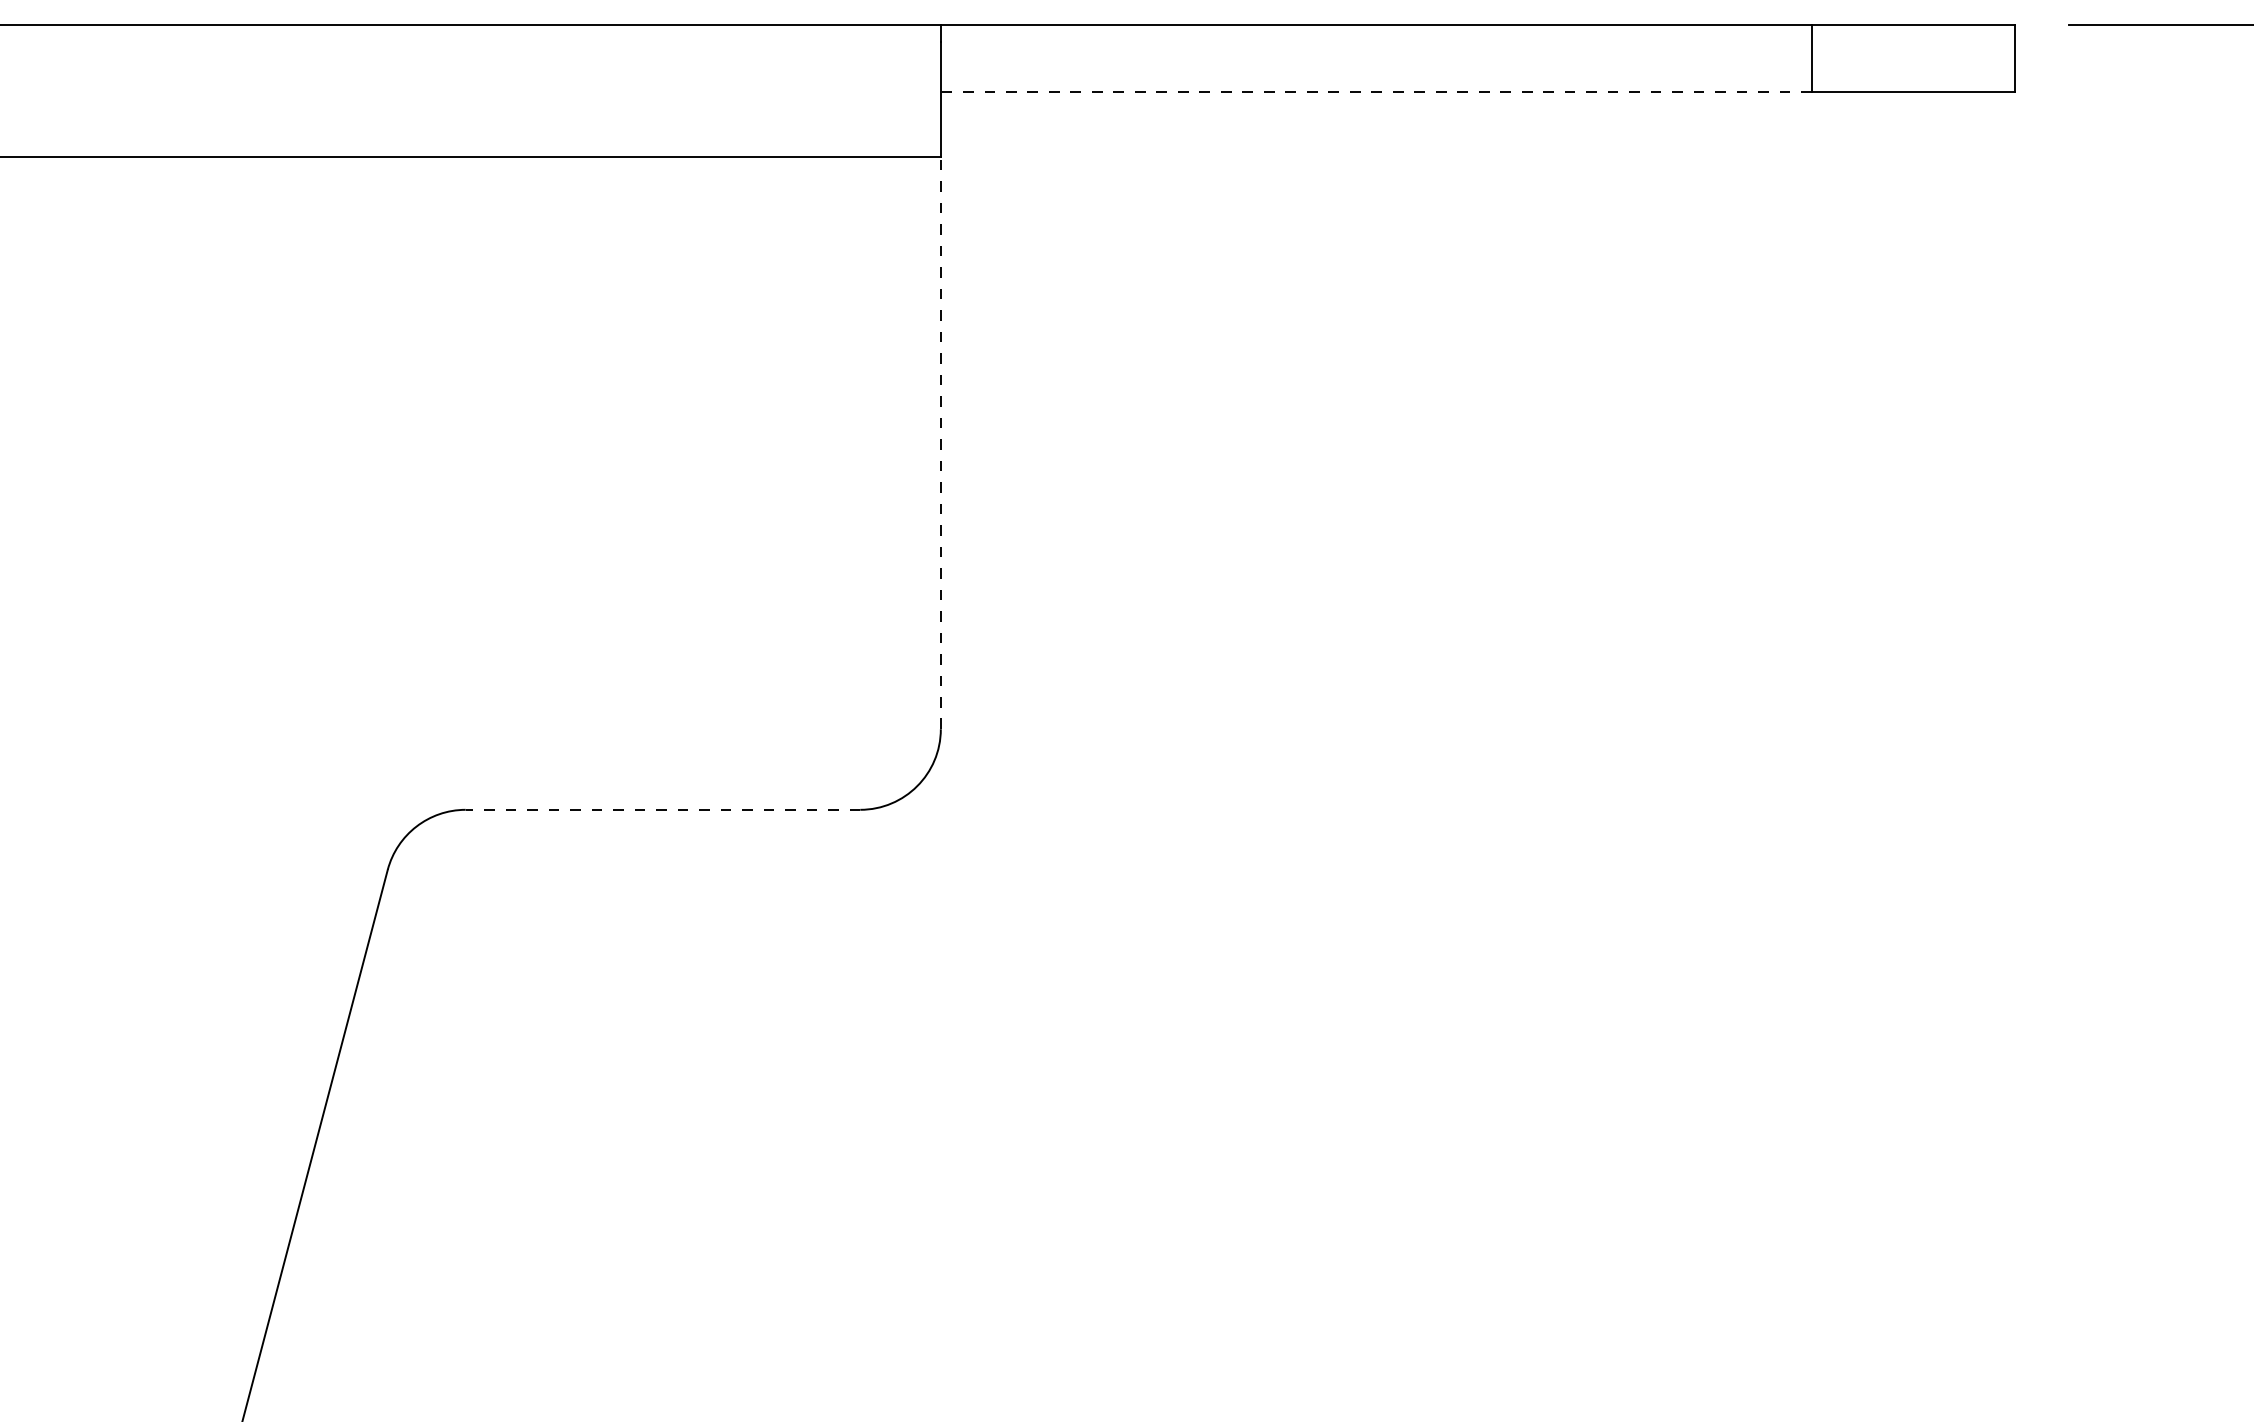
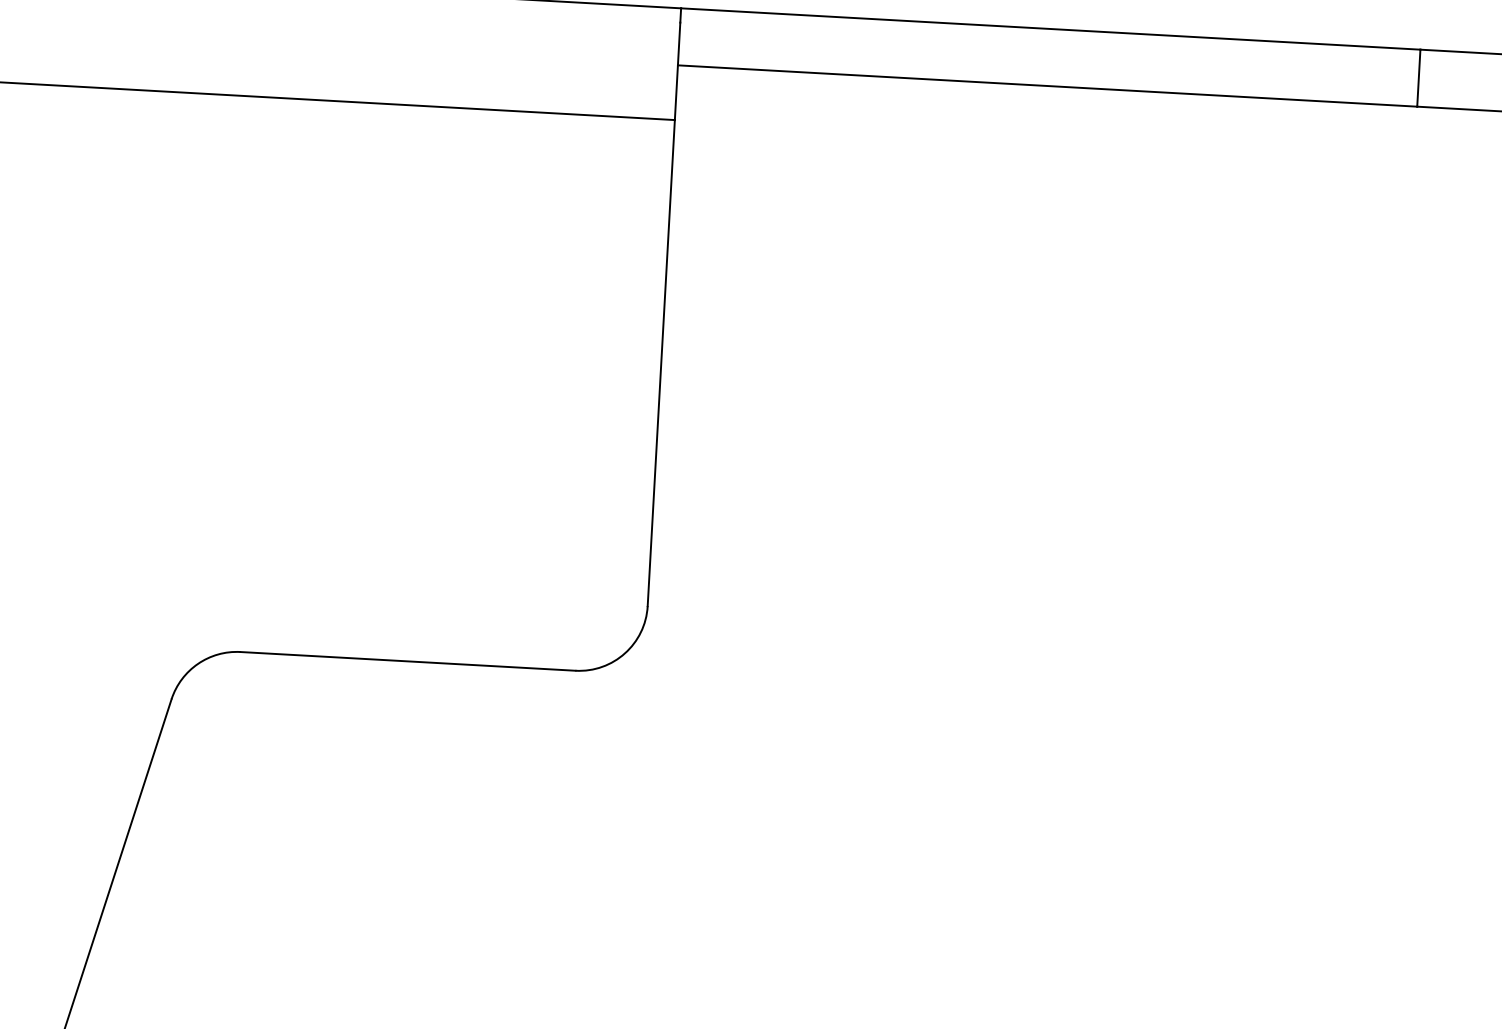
line: (1376, 92) -> (1047, 86), dashed -> solid
line: (940, 442) -> (661, 362), dashed -> solid
line: (662, 809) -> (407, 661), dashed -> solid

